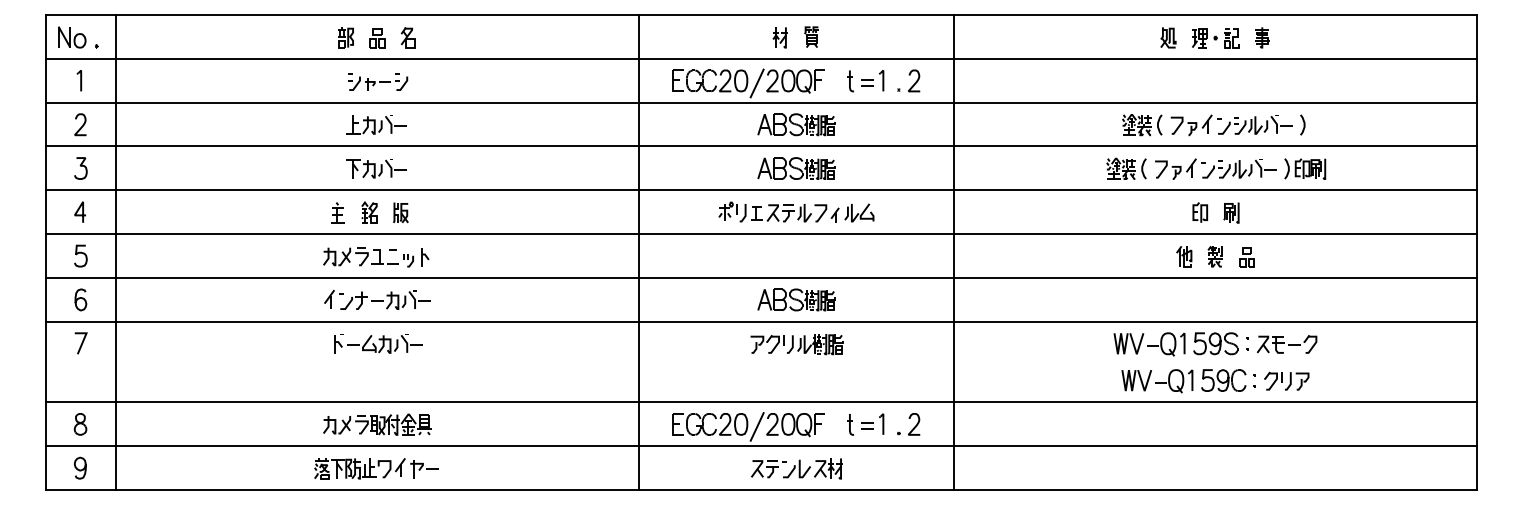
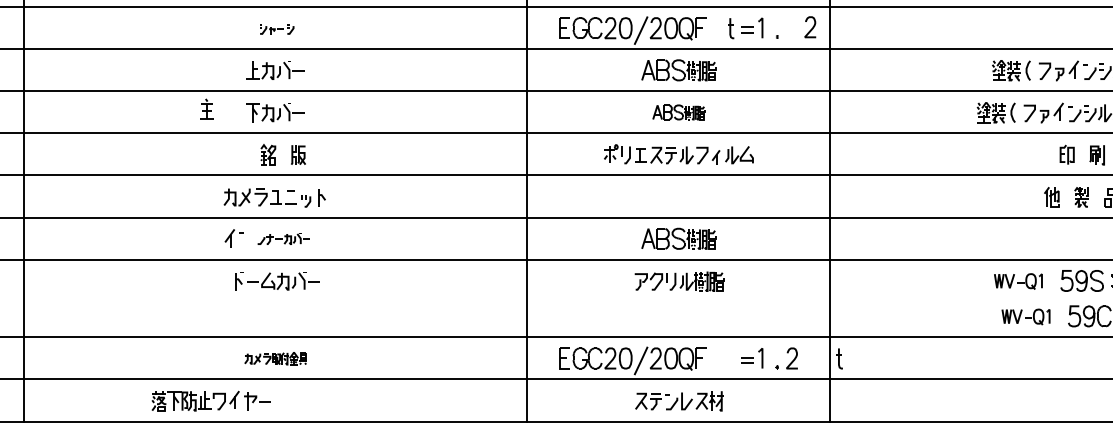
part: (378, 81) -> (276, 28), size x0.6
curve: (915, 81) -> (811, 27), moved
part: (796, 168) -> (678, 112), size x0.7
part: (337, 212) -> (206, 108), moved
part: (385, 299) -> (283, 238), size x0.6
part: (1149, 344) -> (1018, 281), size x0.7
part: (1157, 381) -> (1026, 317), size x0.7
part: (377, 424) -> (276, 358), size x0.6
part: (850, 424) -> (839, 358), moved
part: (376, 468) -> (211, 400), moved

